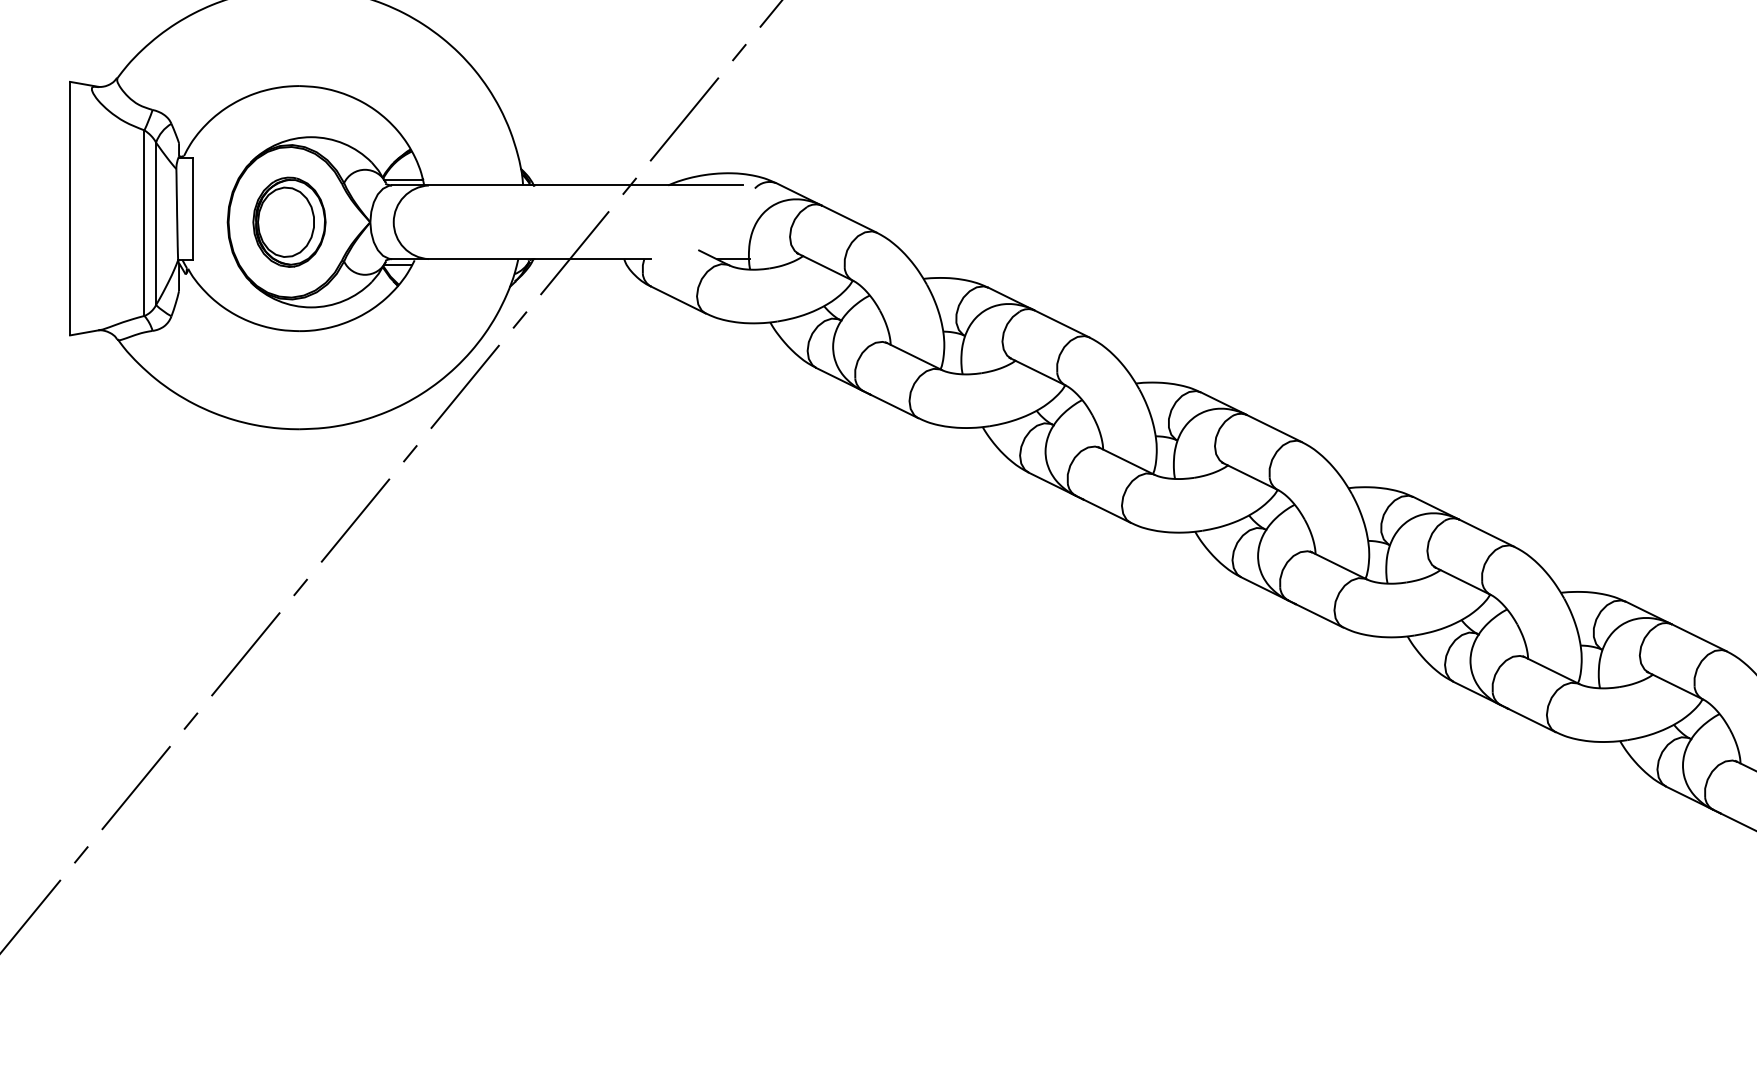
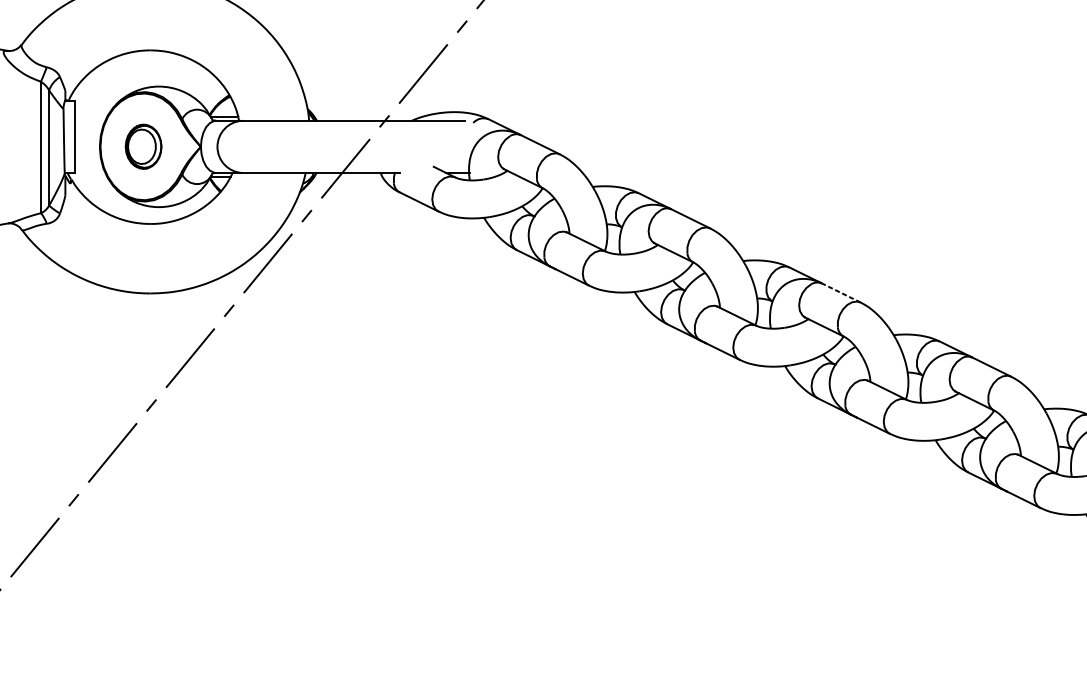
part: (289, 221) -> (143, 146), size x0.7
line: (1274, 428) -> (841, 292), solid -> dashed

